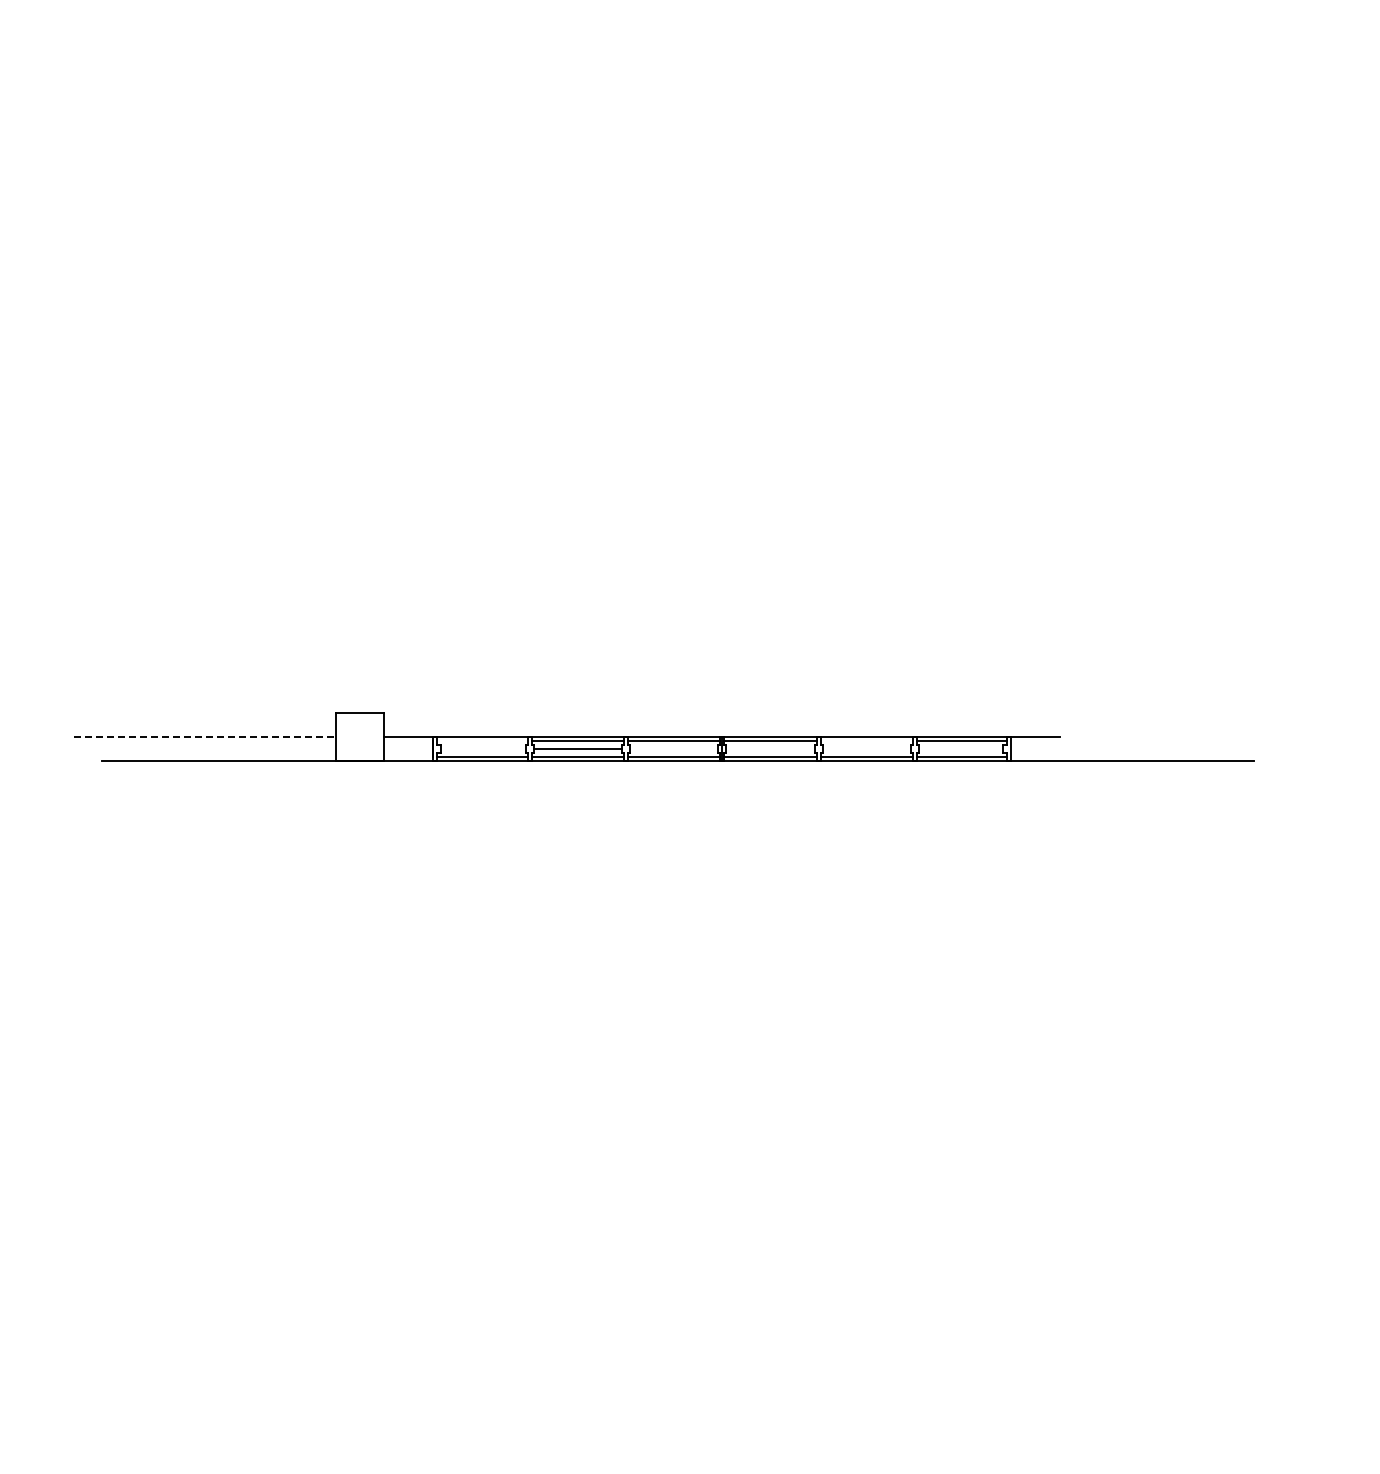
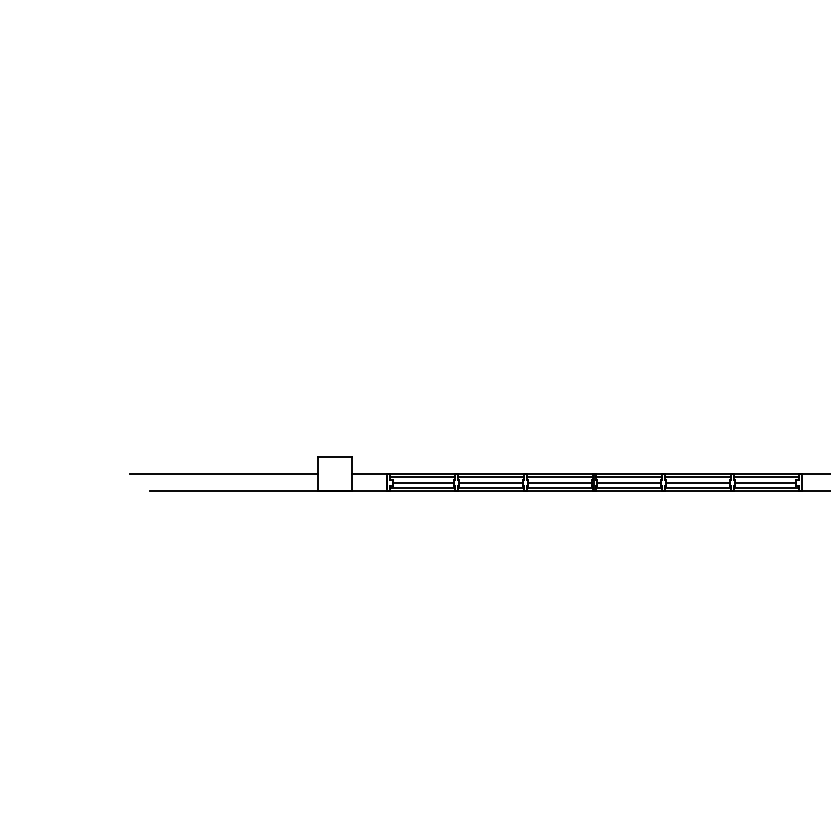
line: (205, 736) -> (224, 473), dashed -> solid
line: (482, 741) -> (422, 477), added
line: (866, 741) -> (697, 477), added
line: (483, 749) -> (423, 483), added
line: (674, 749) -> (560, 483), added
line: (770, 749) -> (628, 483), added
line: (866, 749) -> (697, 483), added
line: (961, 749) -> (765, 483), added

